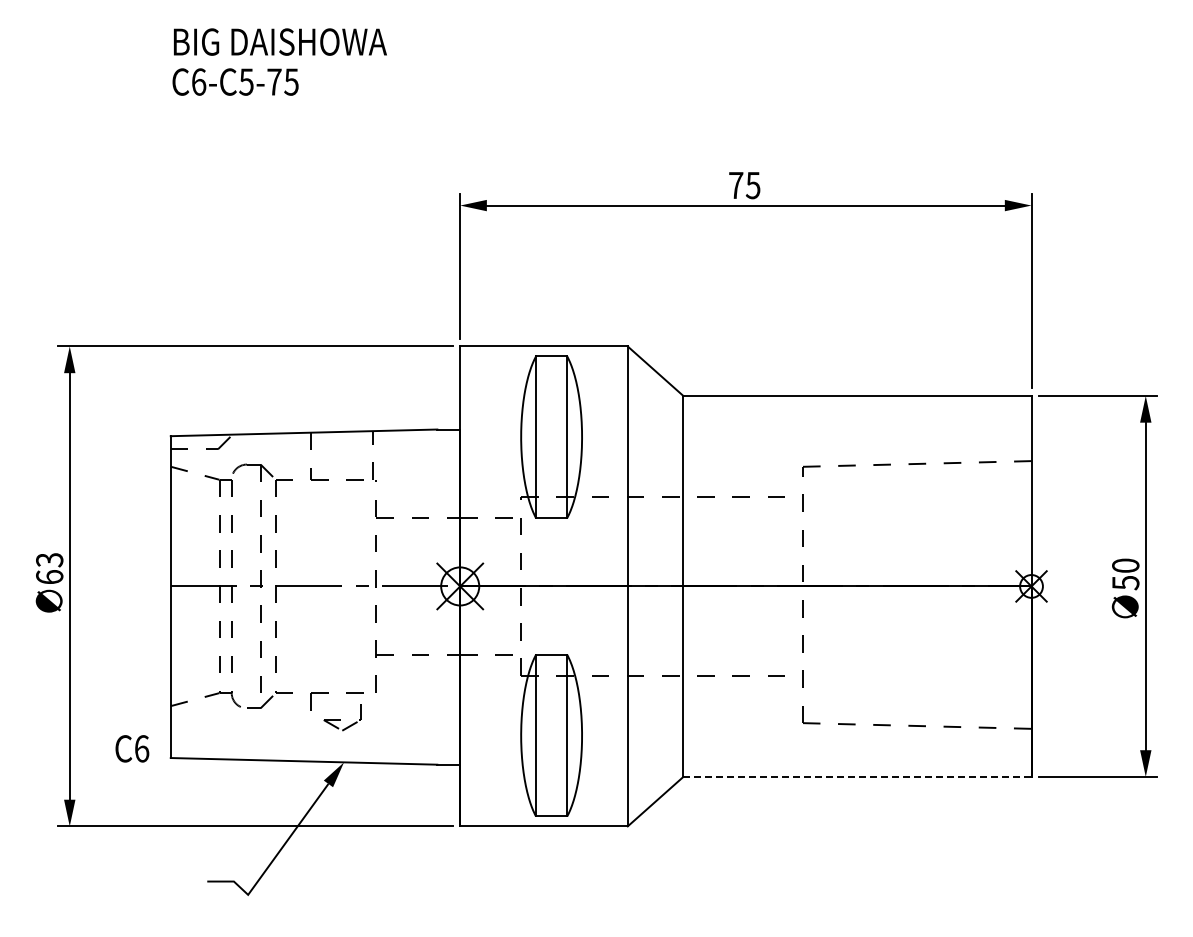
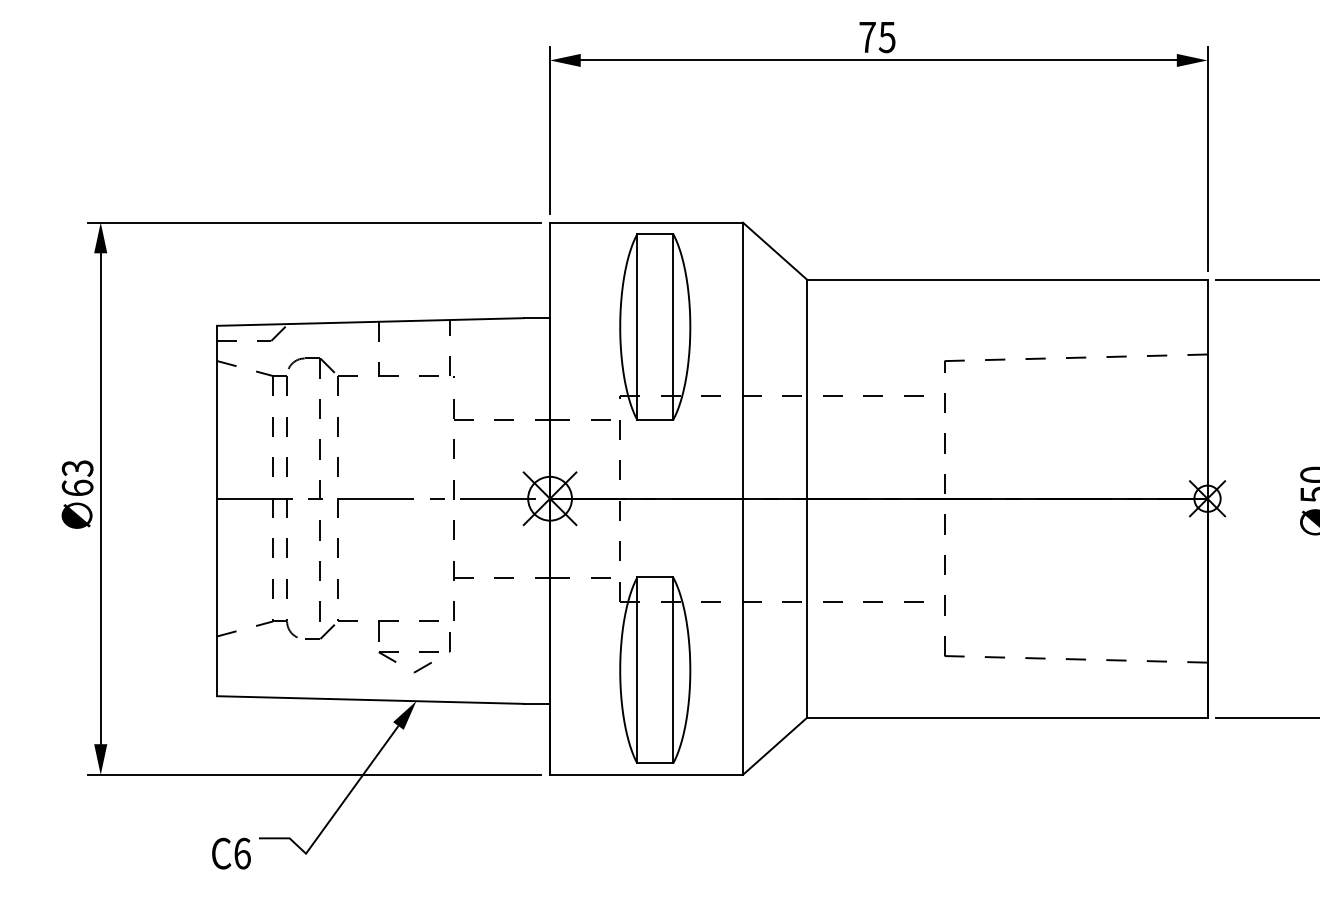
part: (342, 720) -> (414, 653), size x1.67
text: (132, 748) -> (231, 853), moved
line: (857, 776) -> (1007, 717), dashed -> solid

